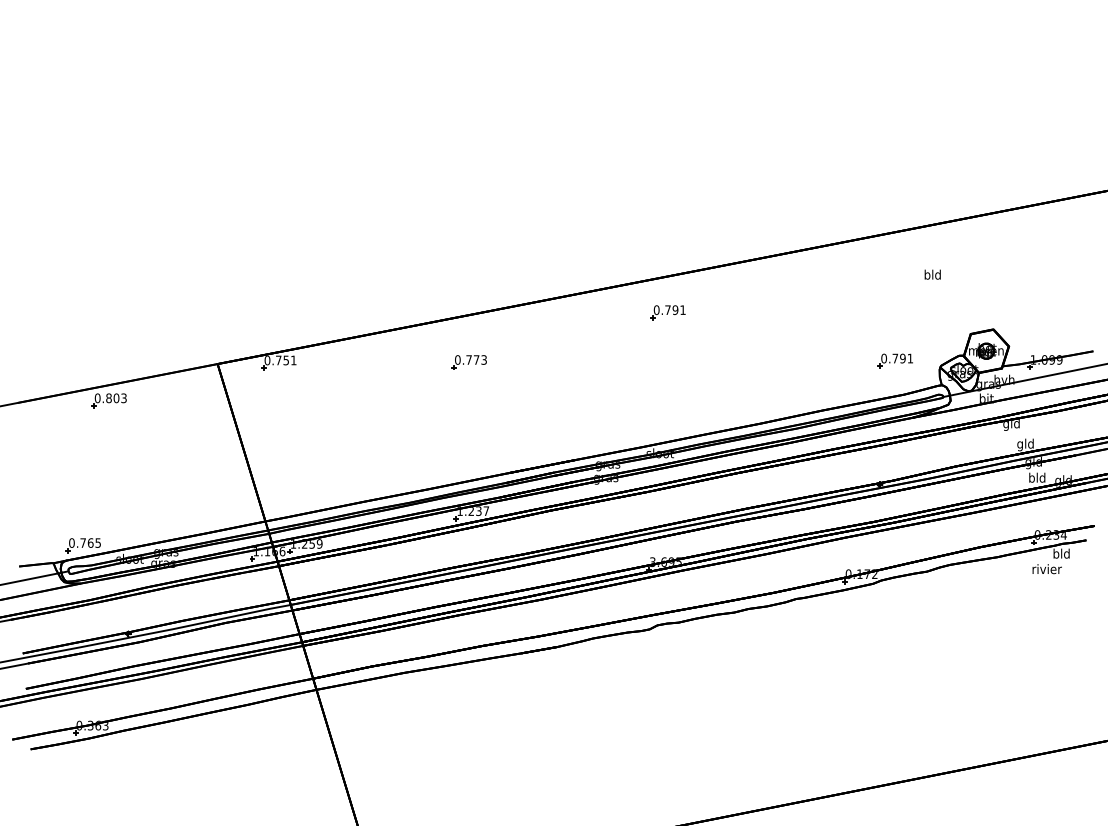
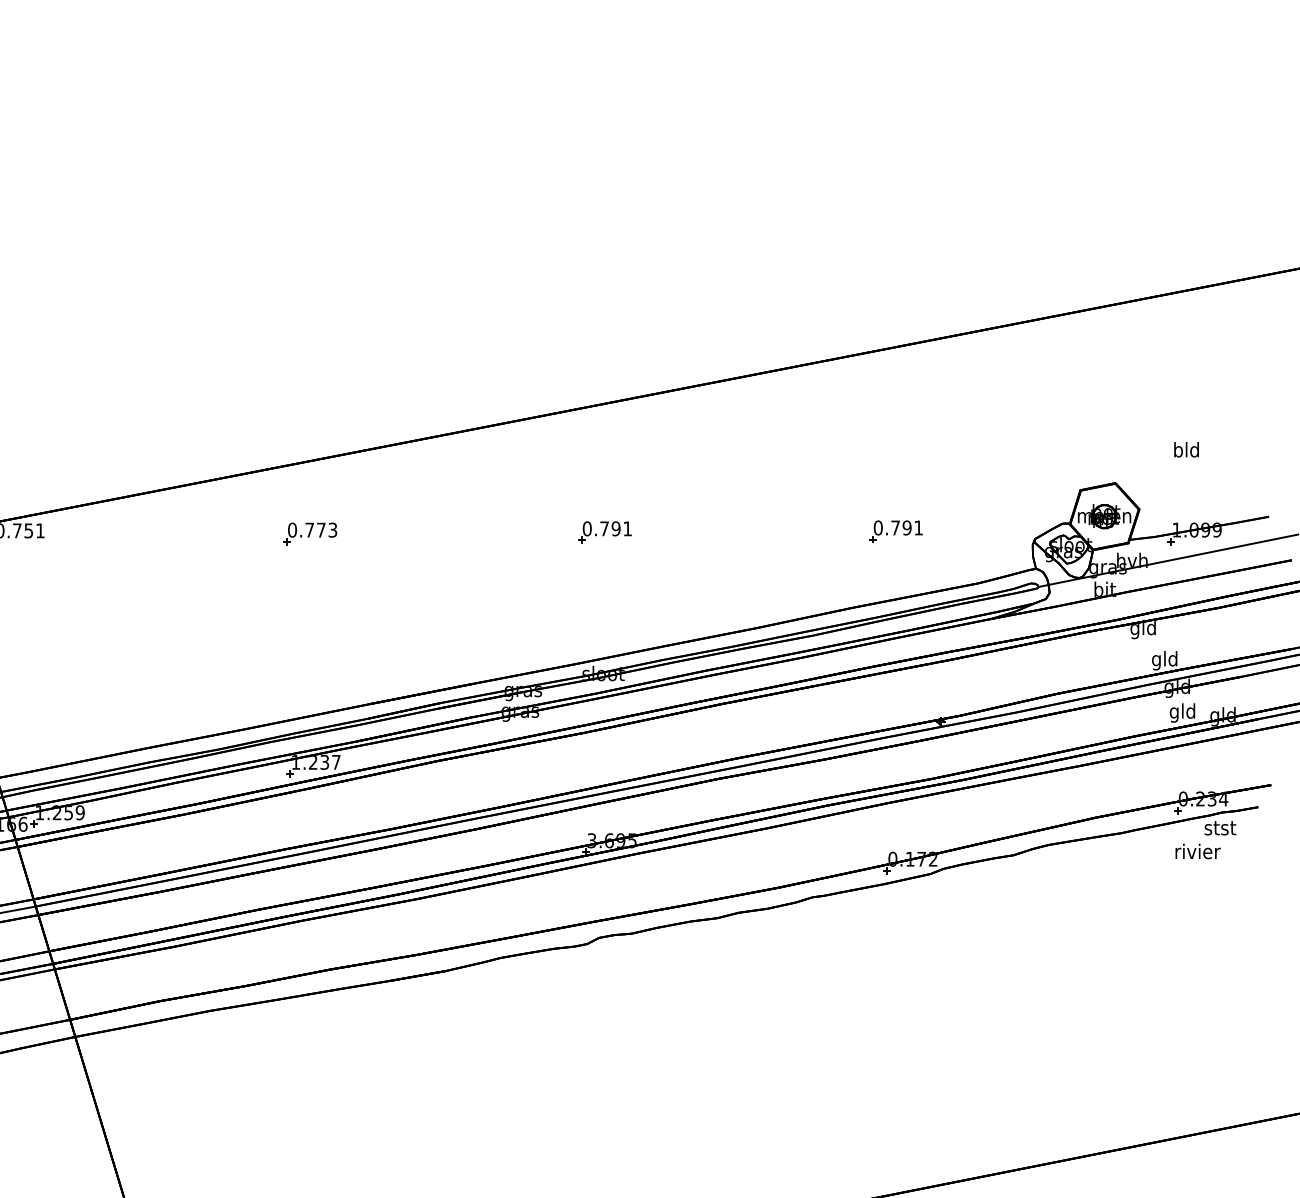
text: (932, 274) -> (1186, 449), moved
part: (667, 312) -> (603, 532), moved
part: (894, 360) -> (894, 530), moved
text: (1031, 478) -> (1173, 712), bld -> gld
text: (1061, 553) -> (1219, 827), bld -> stst

